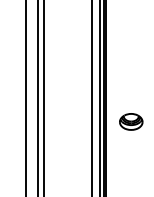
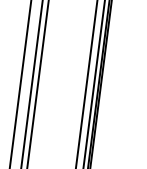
part: (131, 121) -> (121, 124), removed

